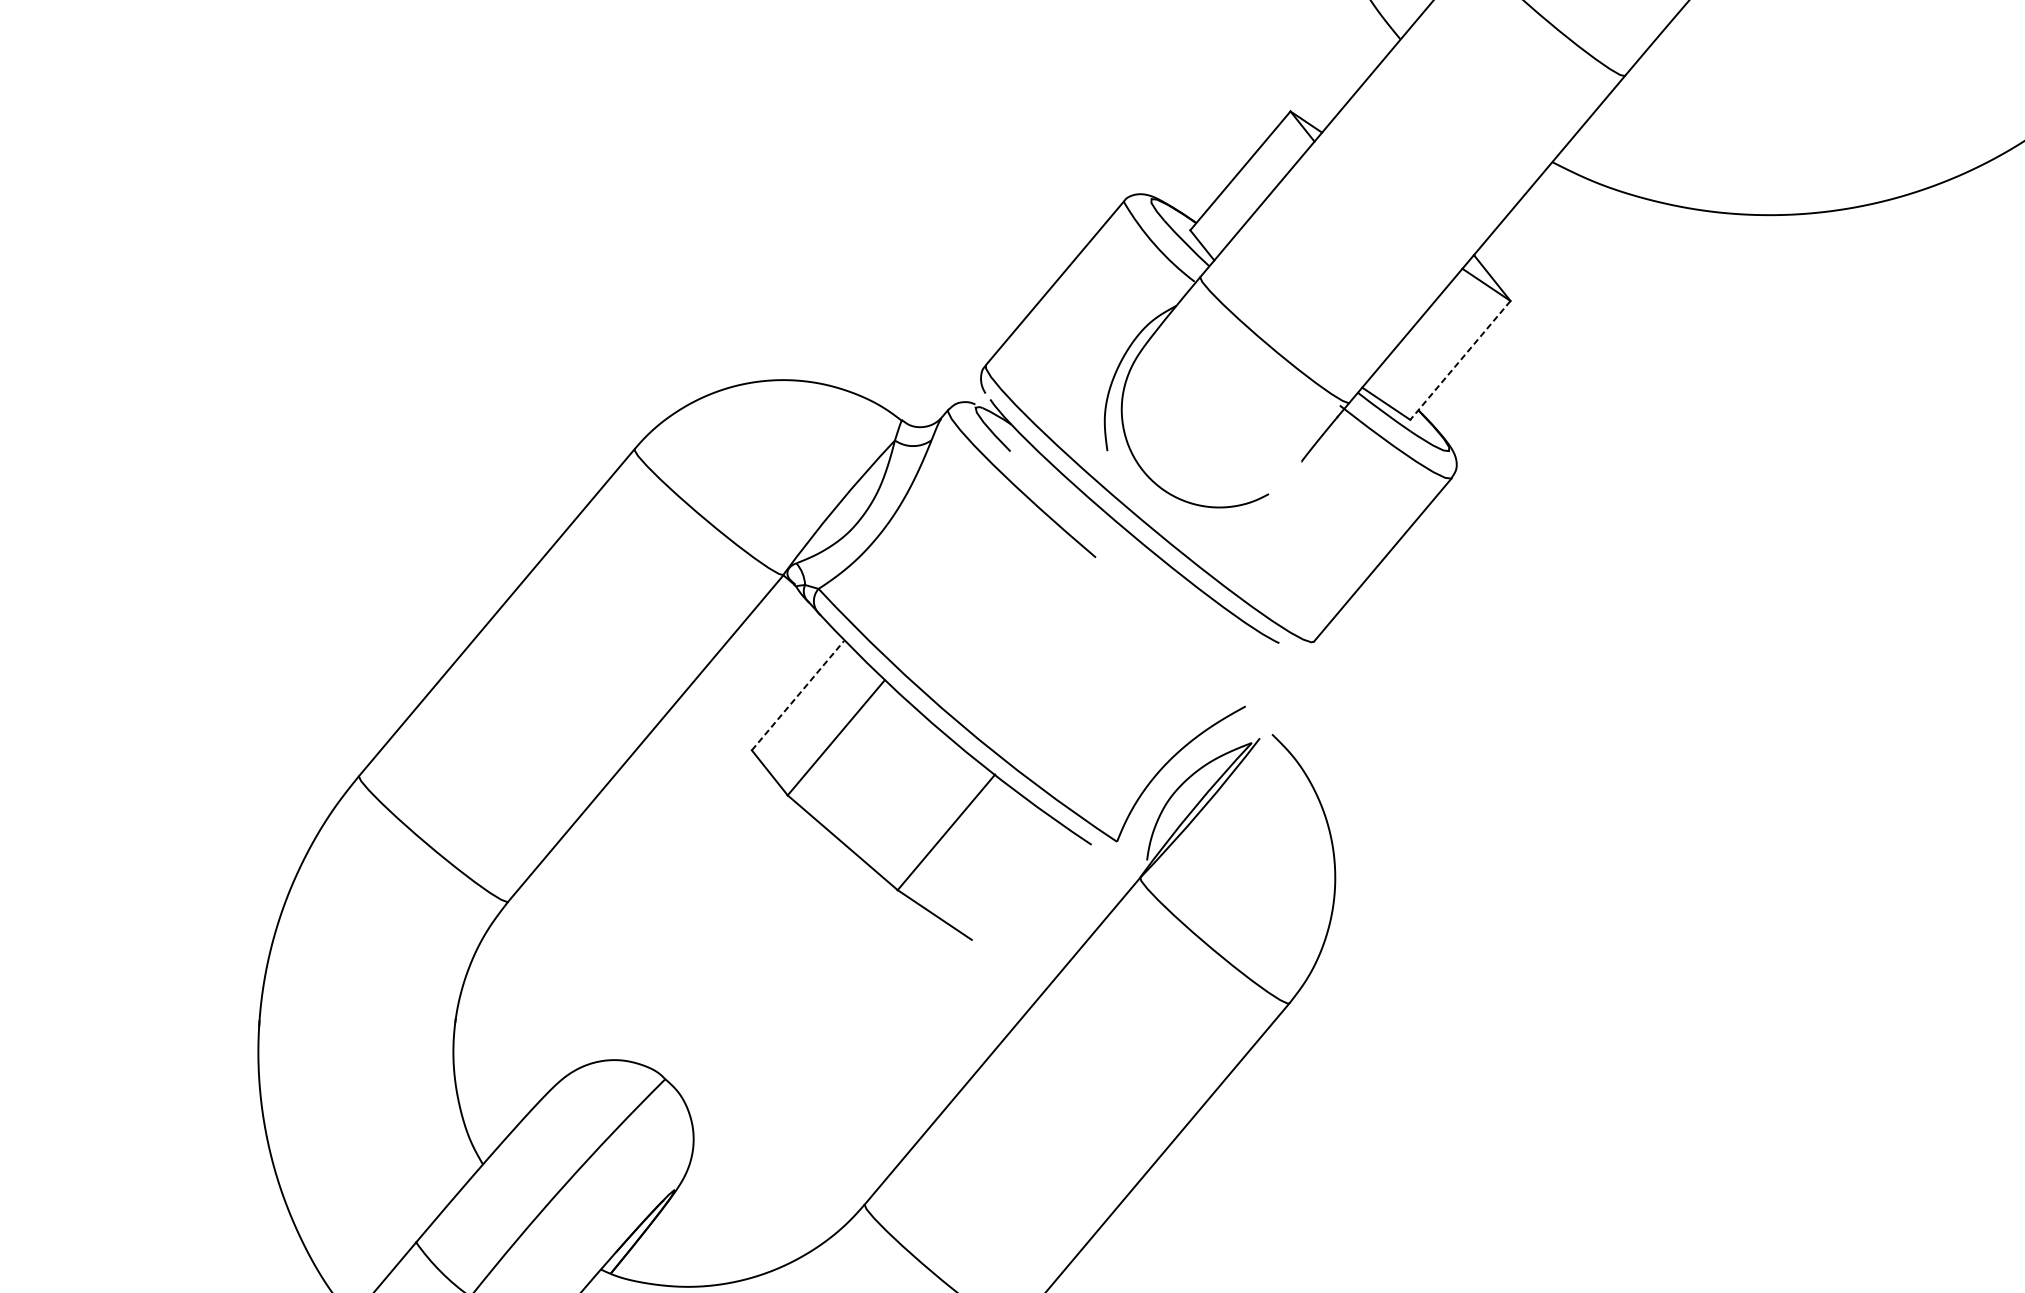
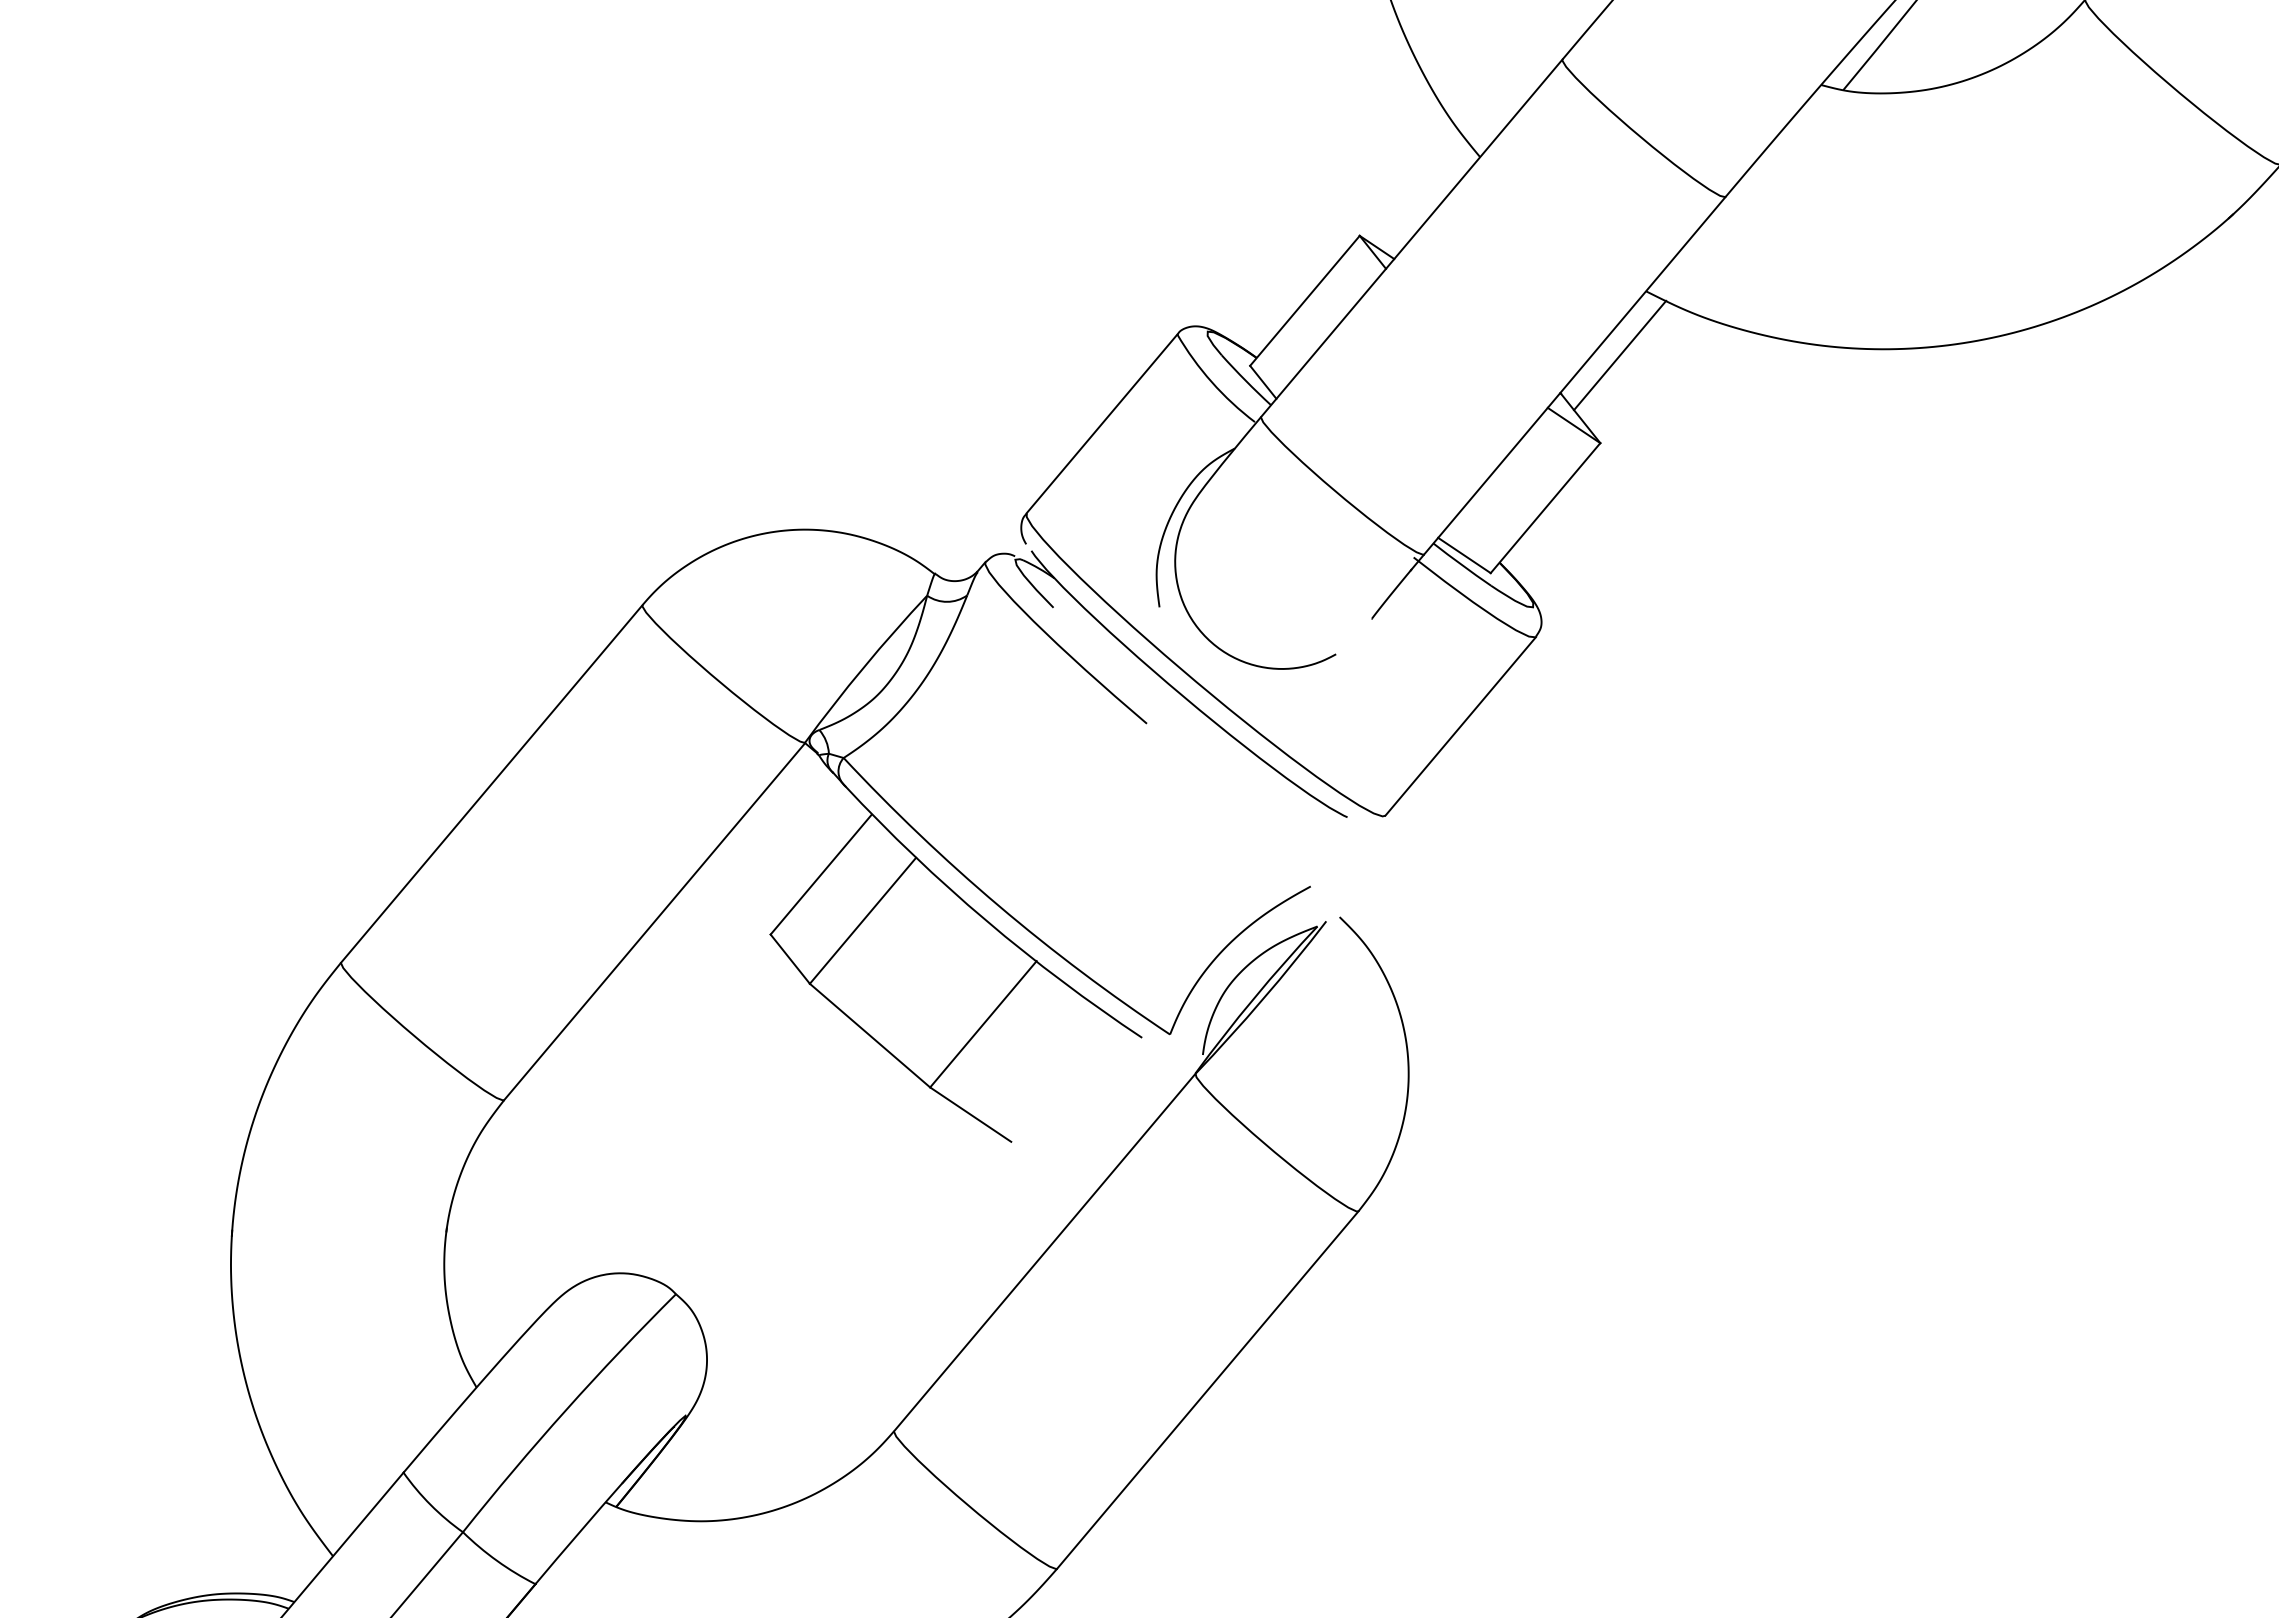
line: (1528, 220) -> (1620, 355), added
line: (1460, 360) -> (1545, 508), dashed -> solid
line: (798, 695) -> (821, 874), dashed -> solid

